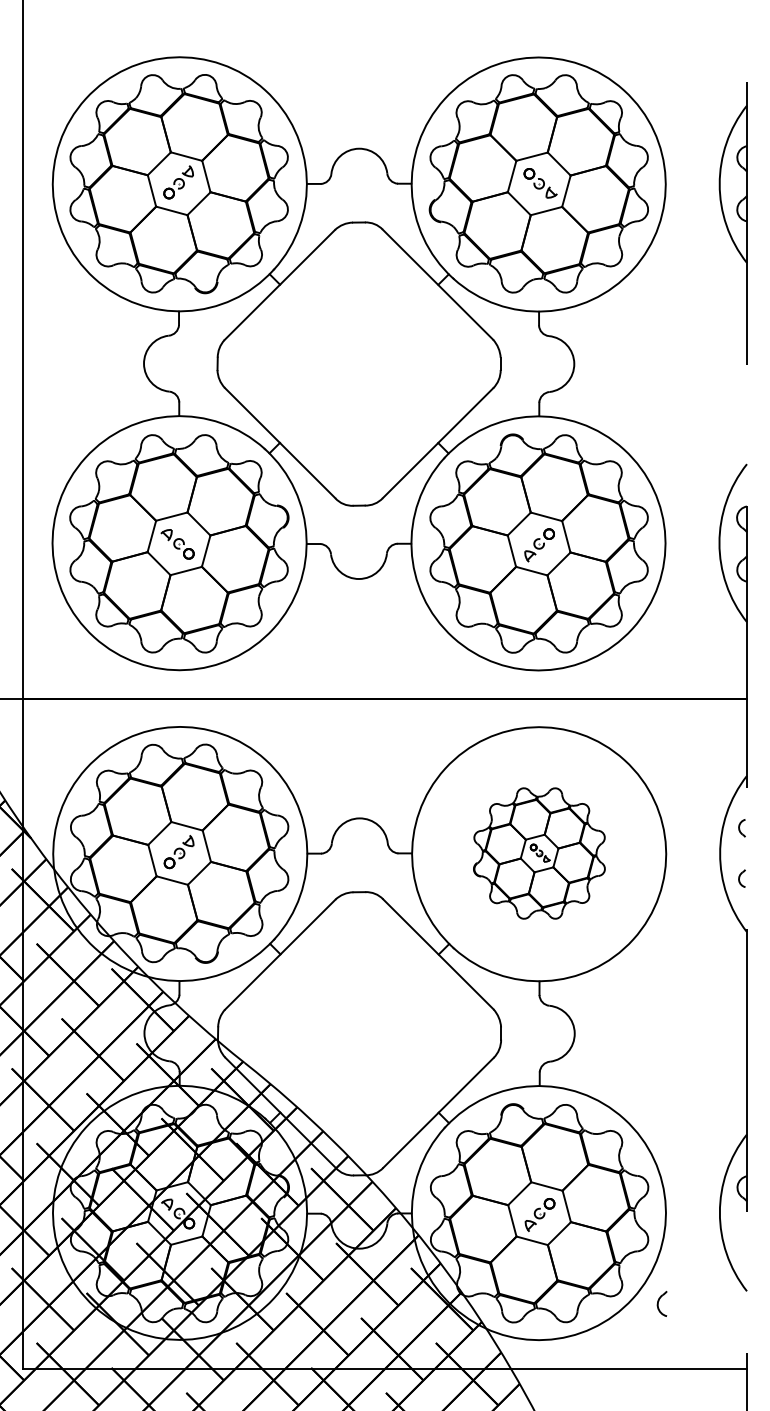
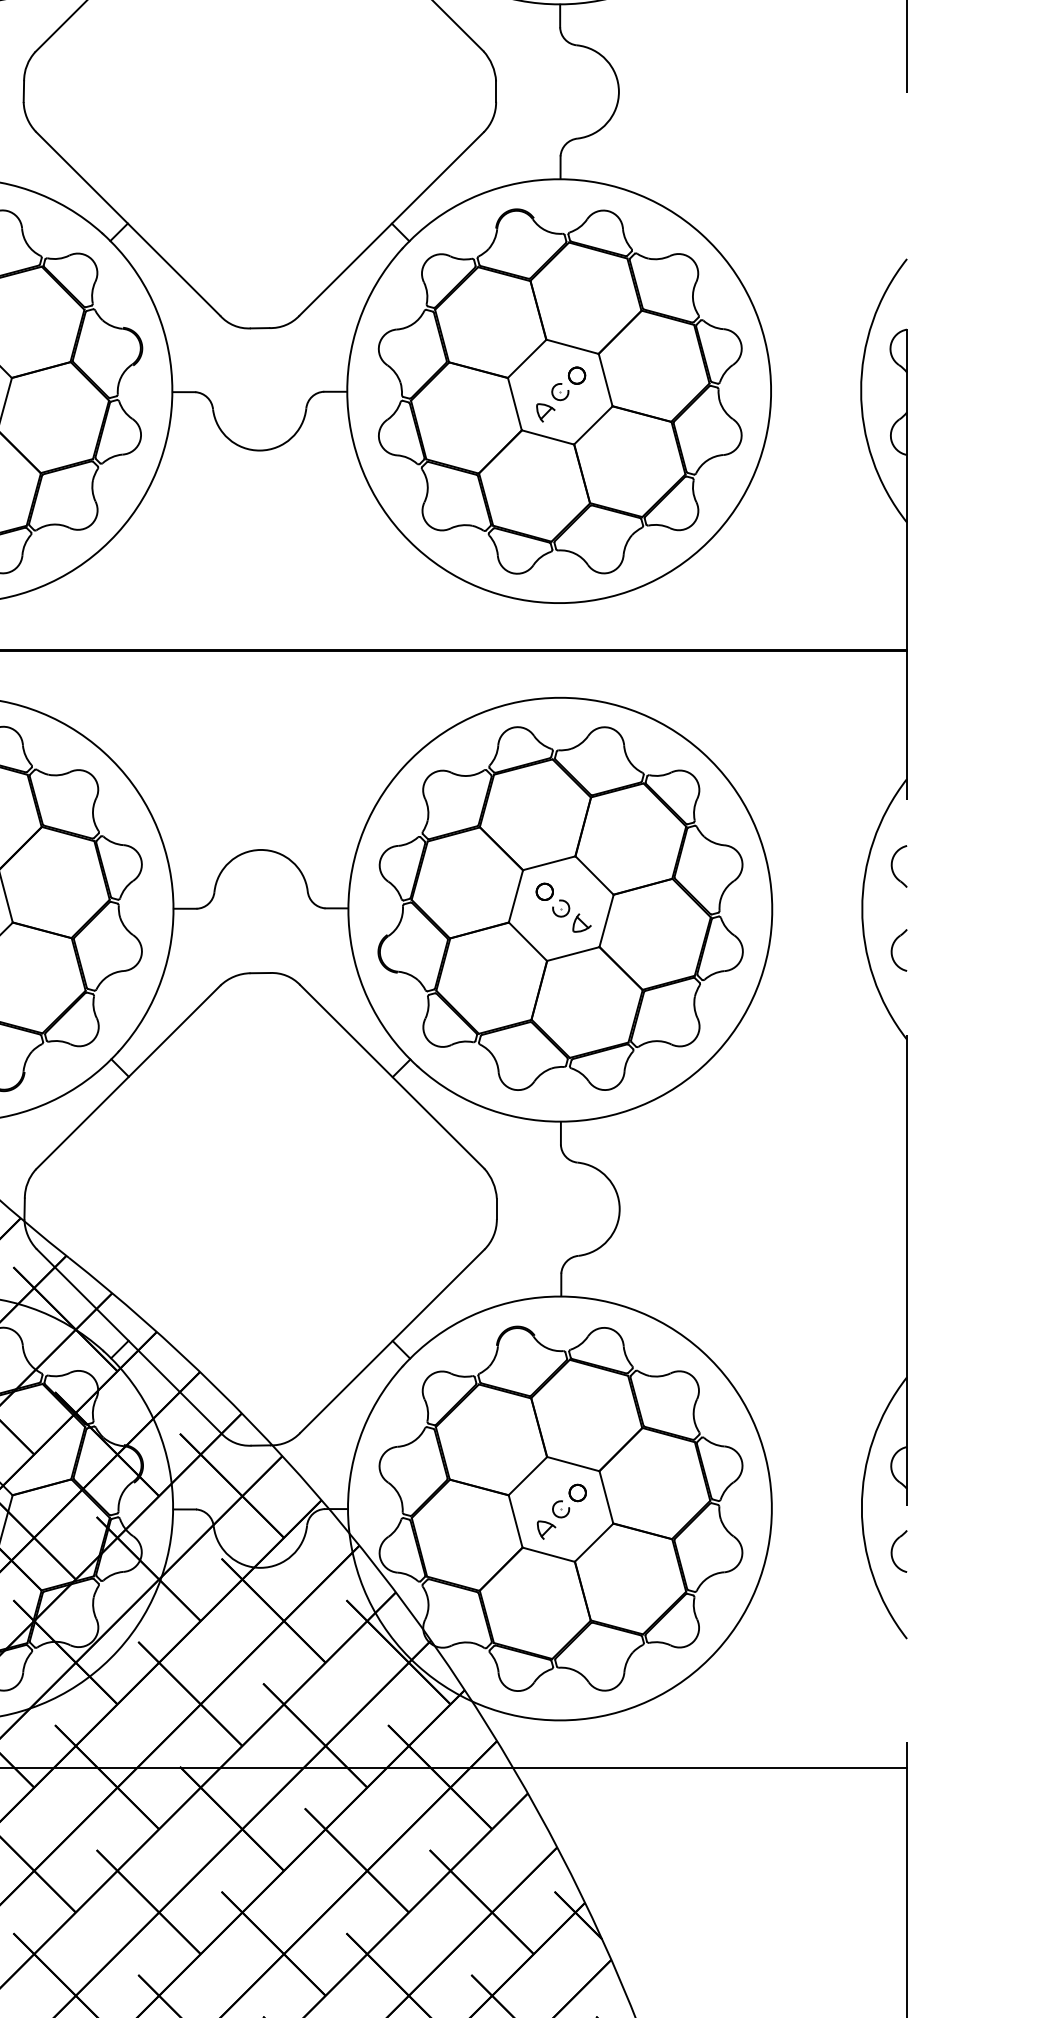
part: (741, 828) -> (897, 866), size x1.43
part: (539, 853) -> (560, 908), size x1.67
part: (741, 878) -> (897, 950), size x1.43
part: (661, 1303) -> (897, 1550), moved

